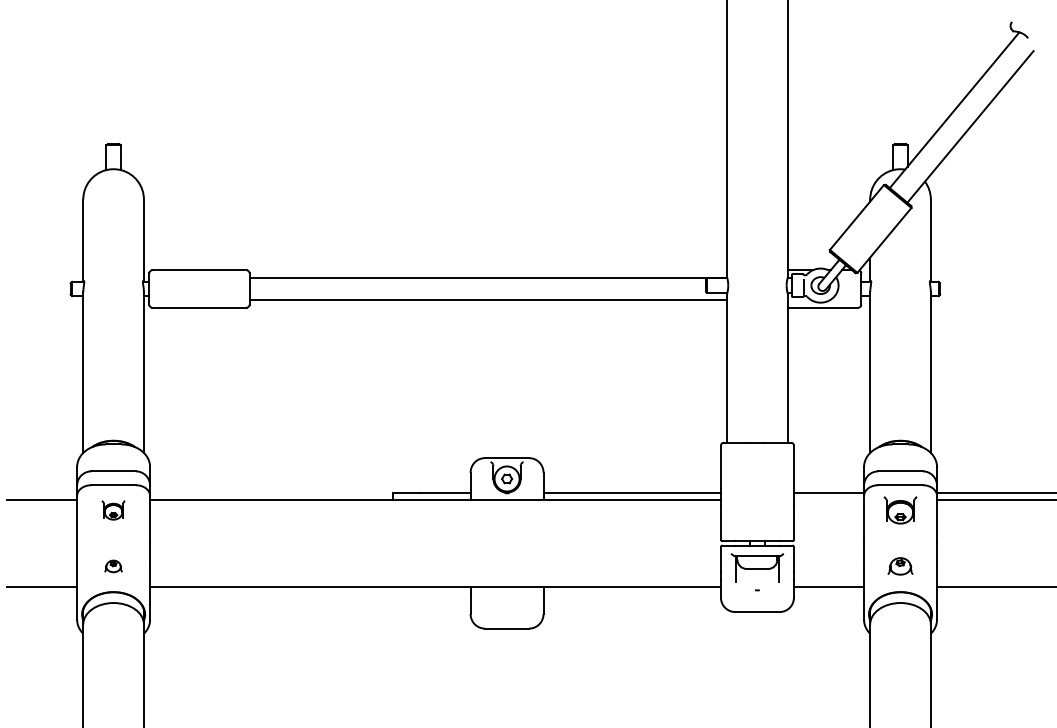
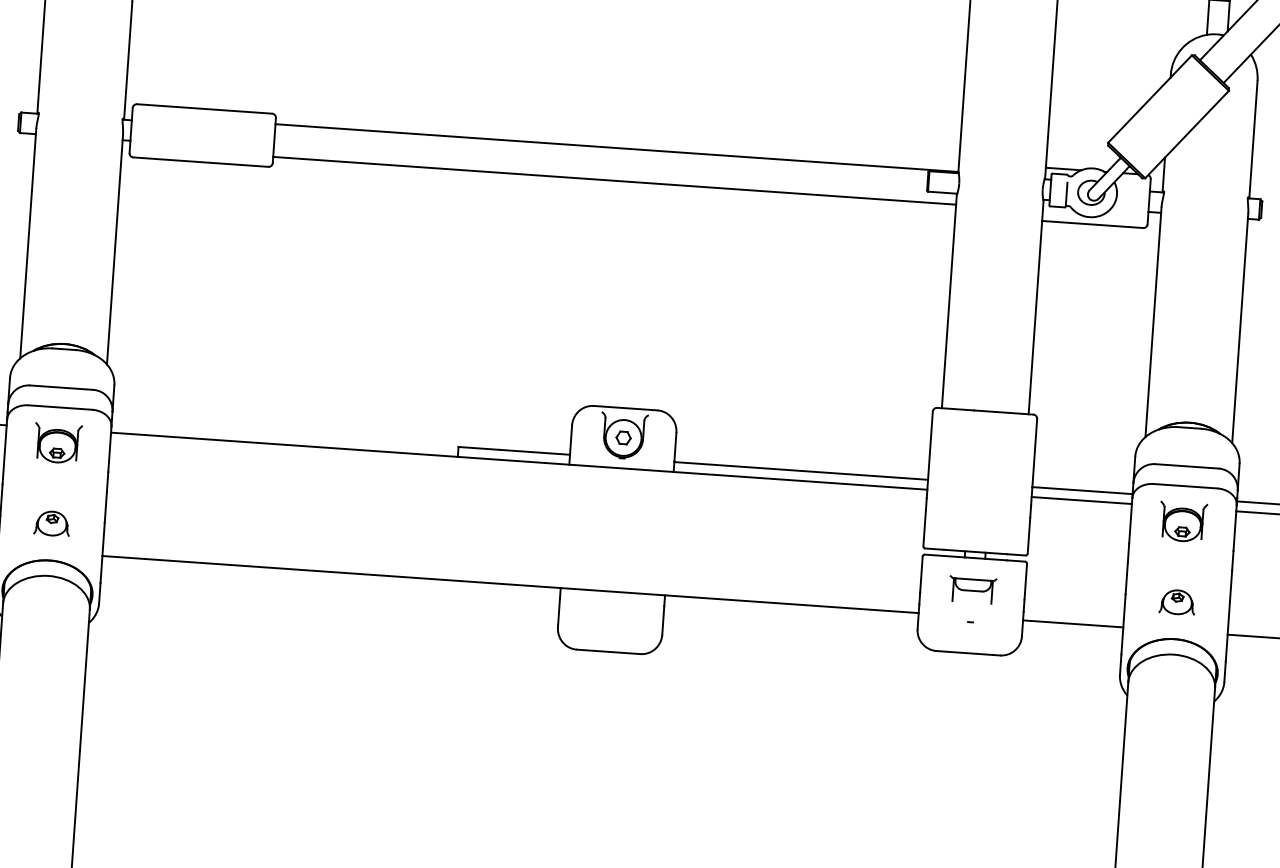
line: (828, 500) -> (1081, 500), added
part: (113, 510) -> (57, 443), size x1.43
part: (113, 566) -> (52, 523), size x1.43
part: (757, 567) -> (972, 589), size x0.62

